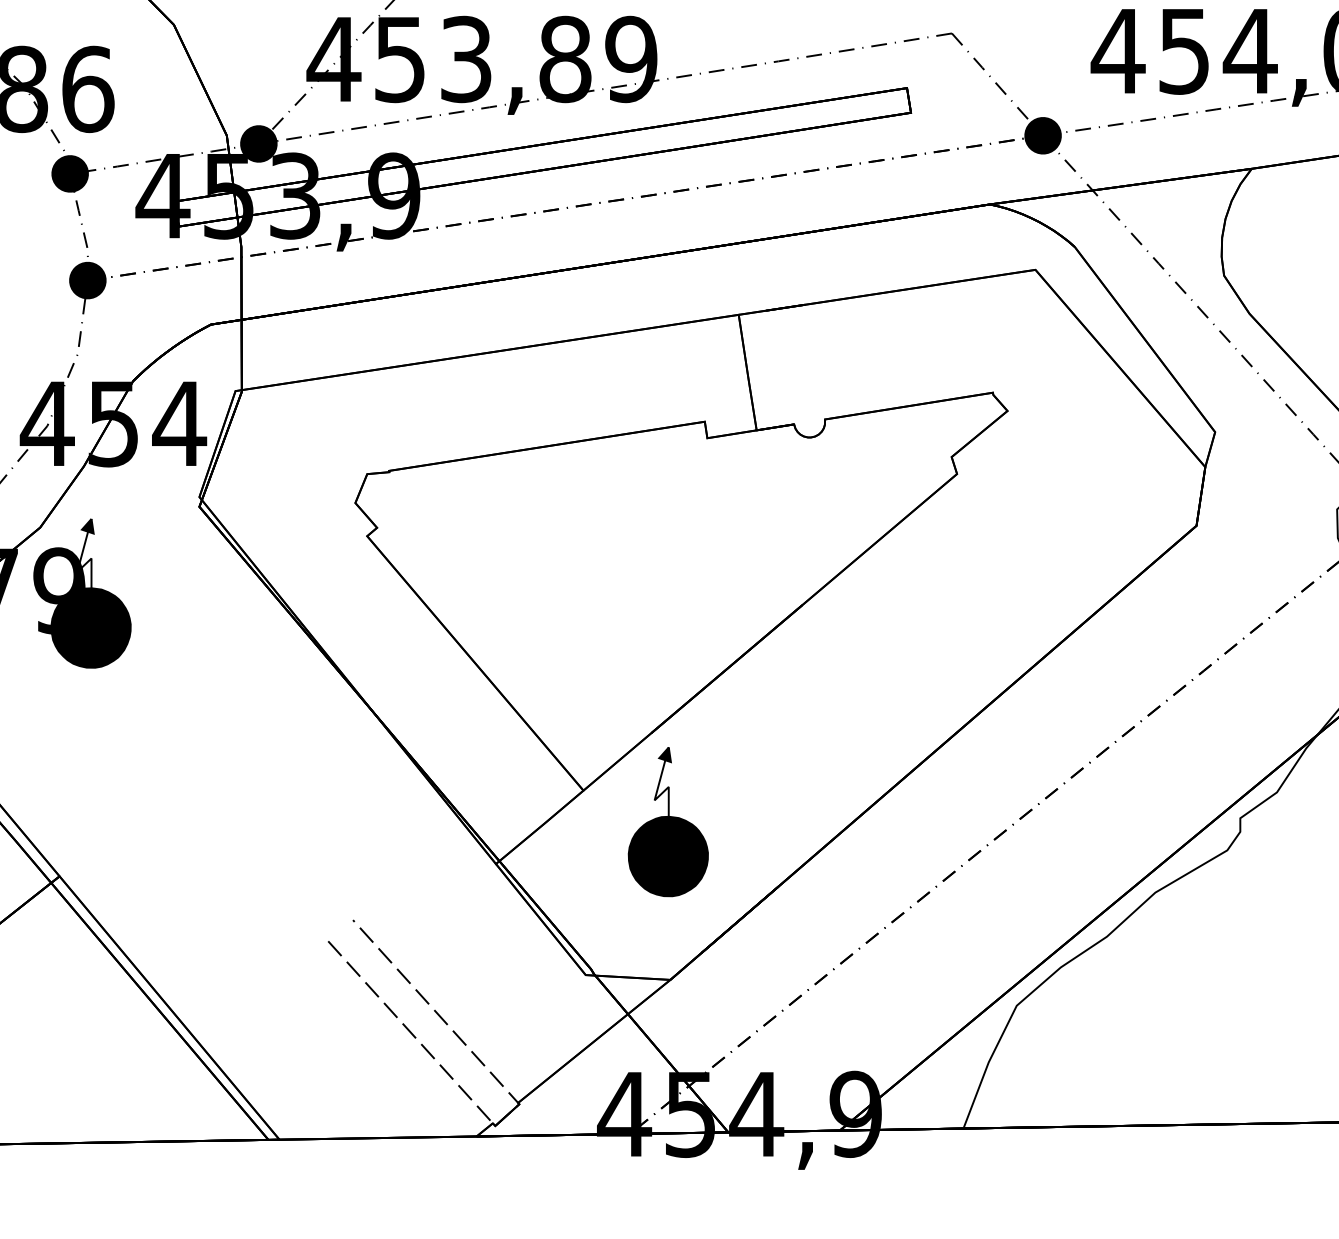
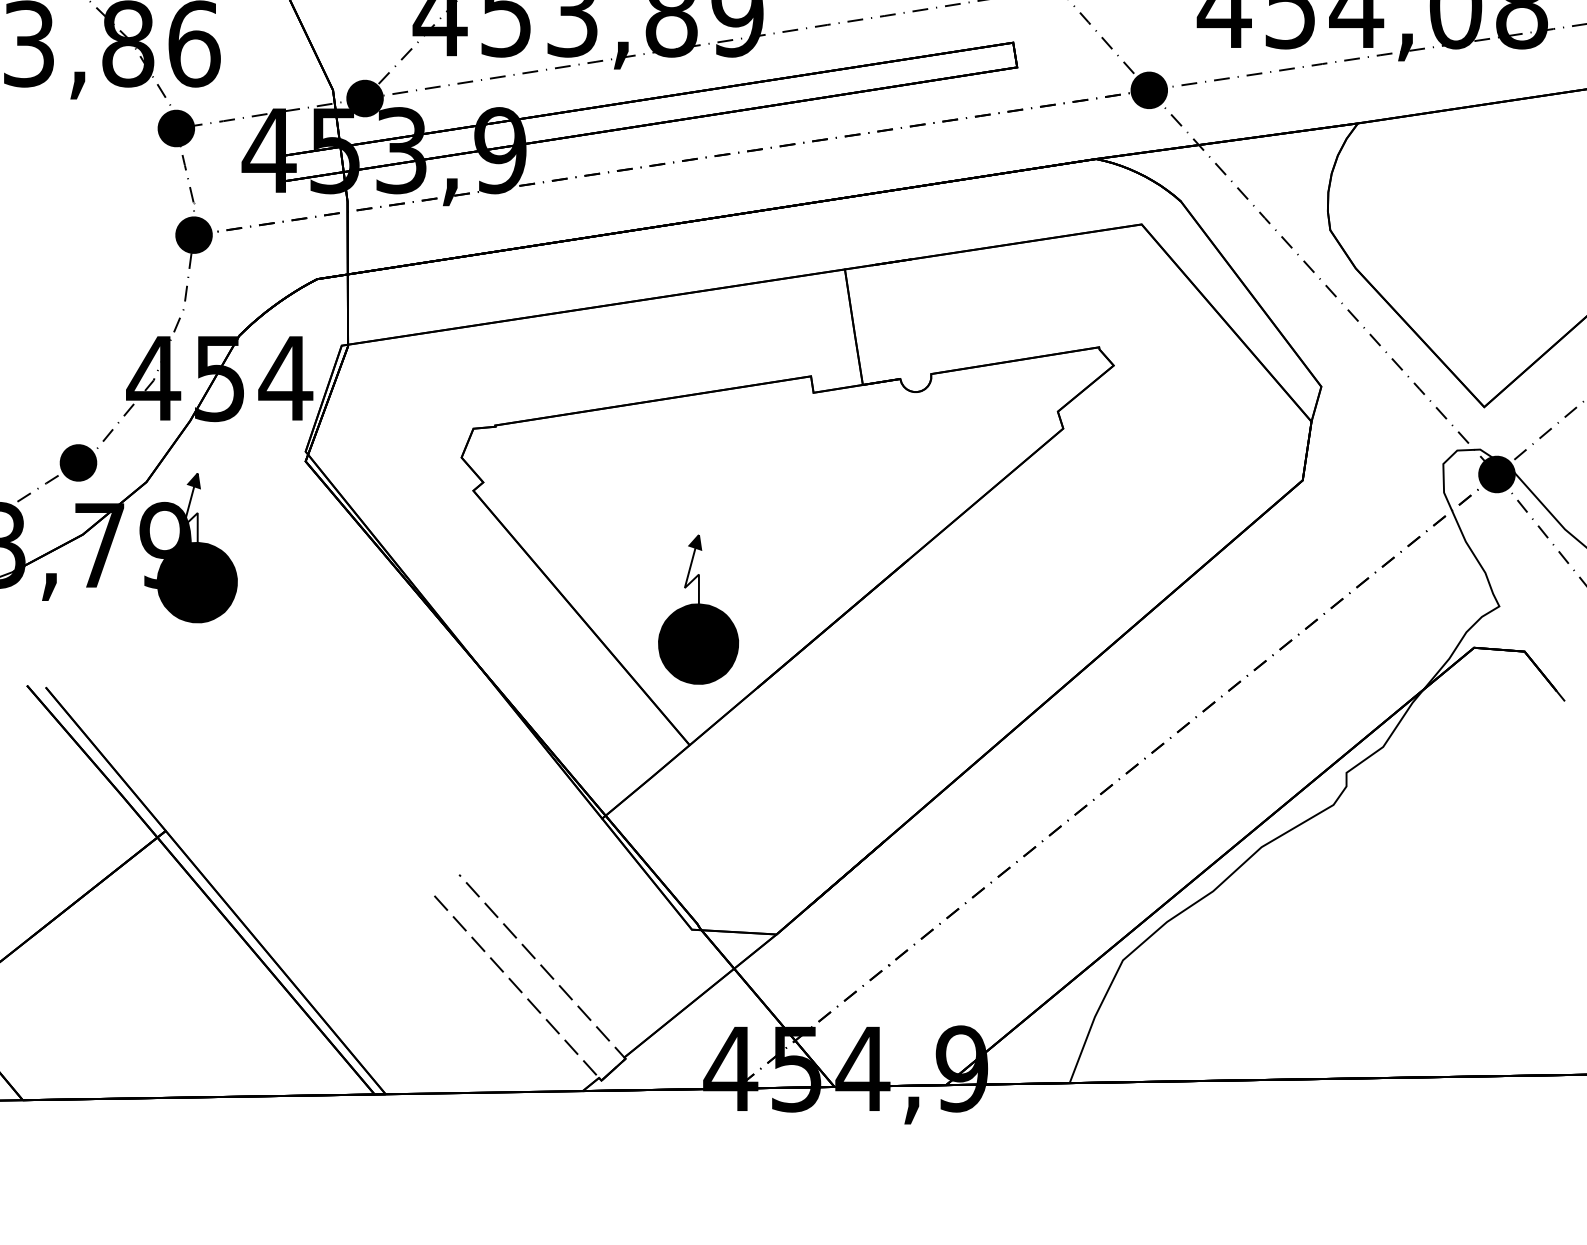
part: (668, 821) -> (698, 609), moved

